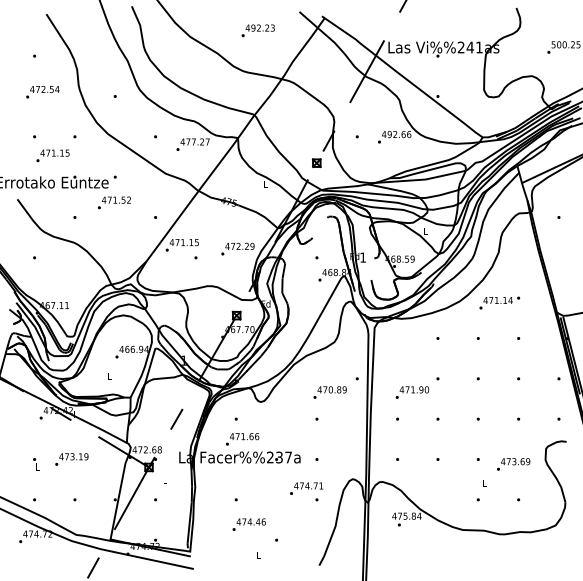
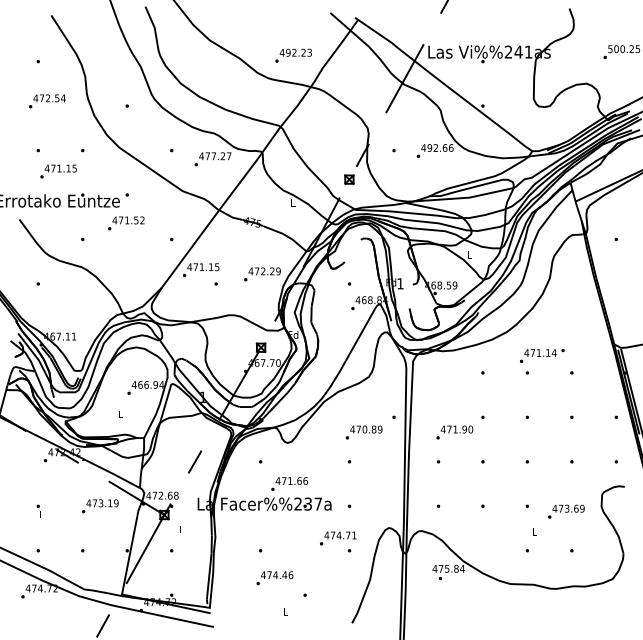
text: (257, 30) -> (292, 55), moved
text: (499, 302) -> (541, 355), moved
text: (242, 439) -> (289, 484), moved
text: (71, 459) -> (99, 506), moved

